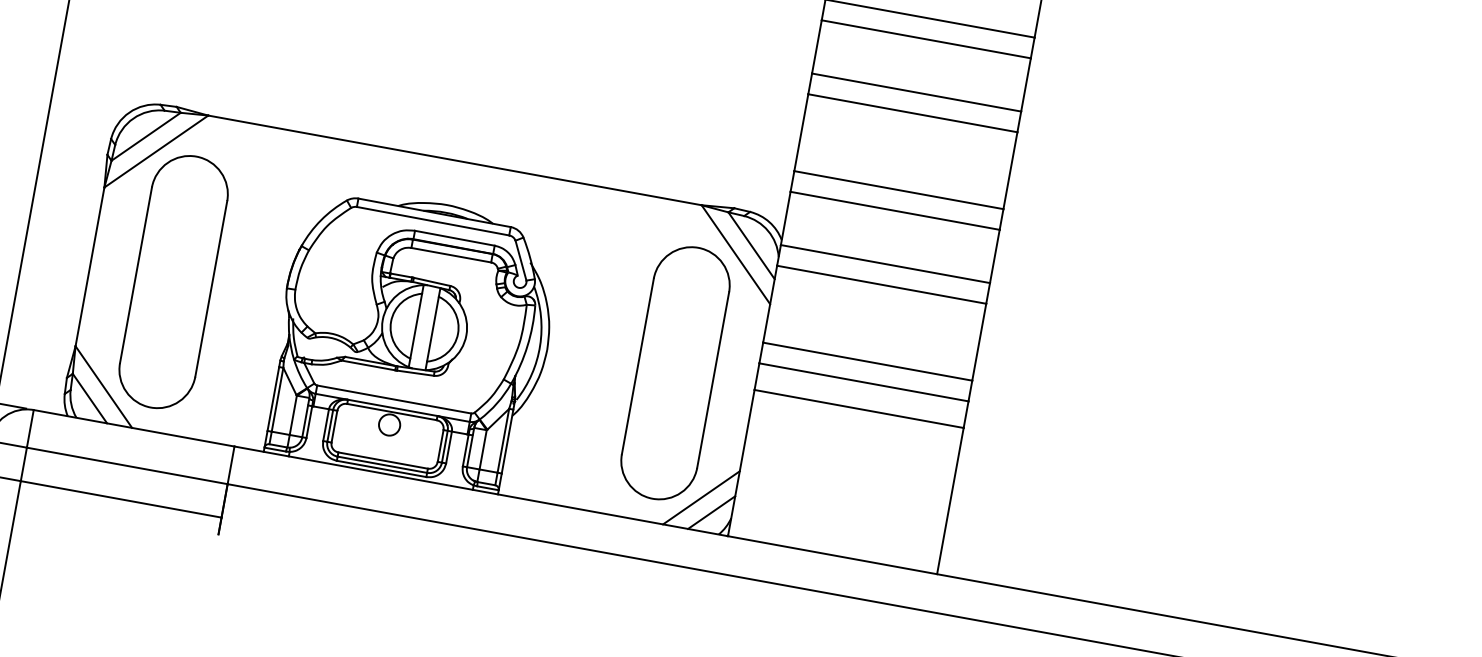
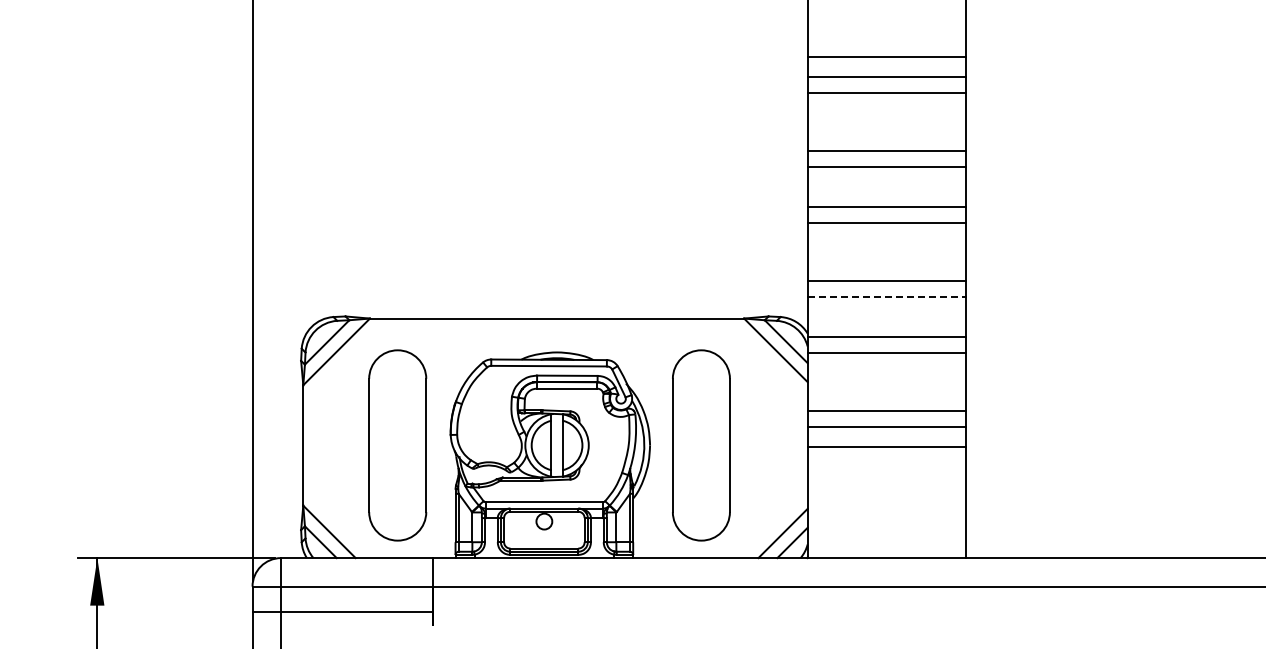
line: (895, 210) -> (887, 296), solid -> dashed
part: (173, 282) -> (397, 445), moved
part: (675, 373) -> (701, 445), moved

